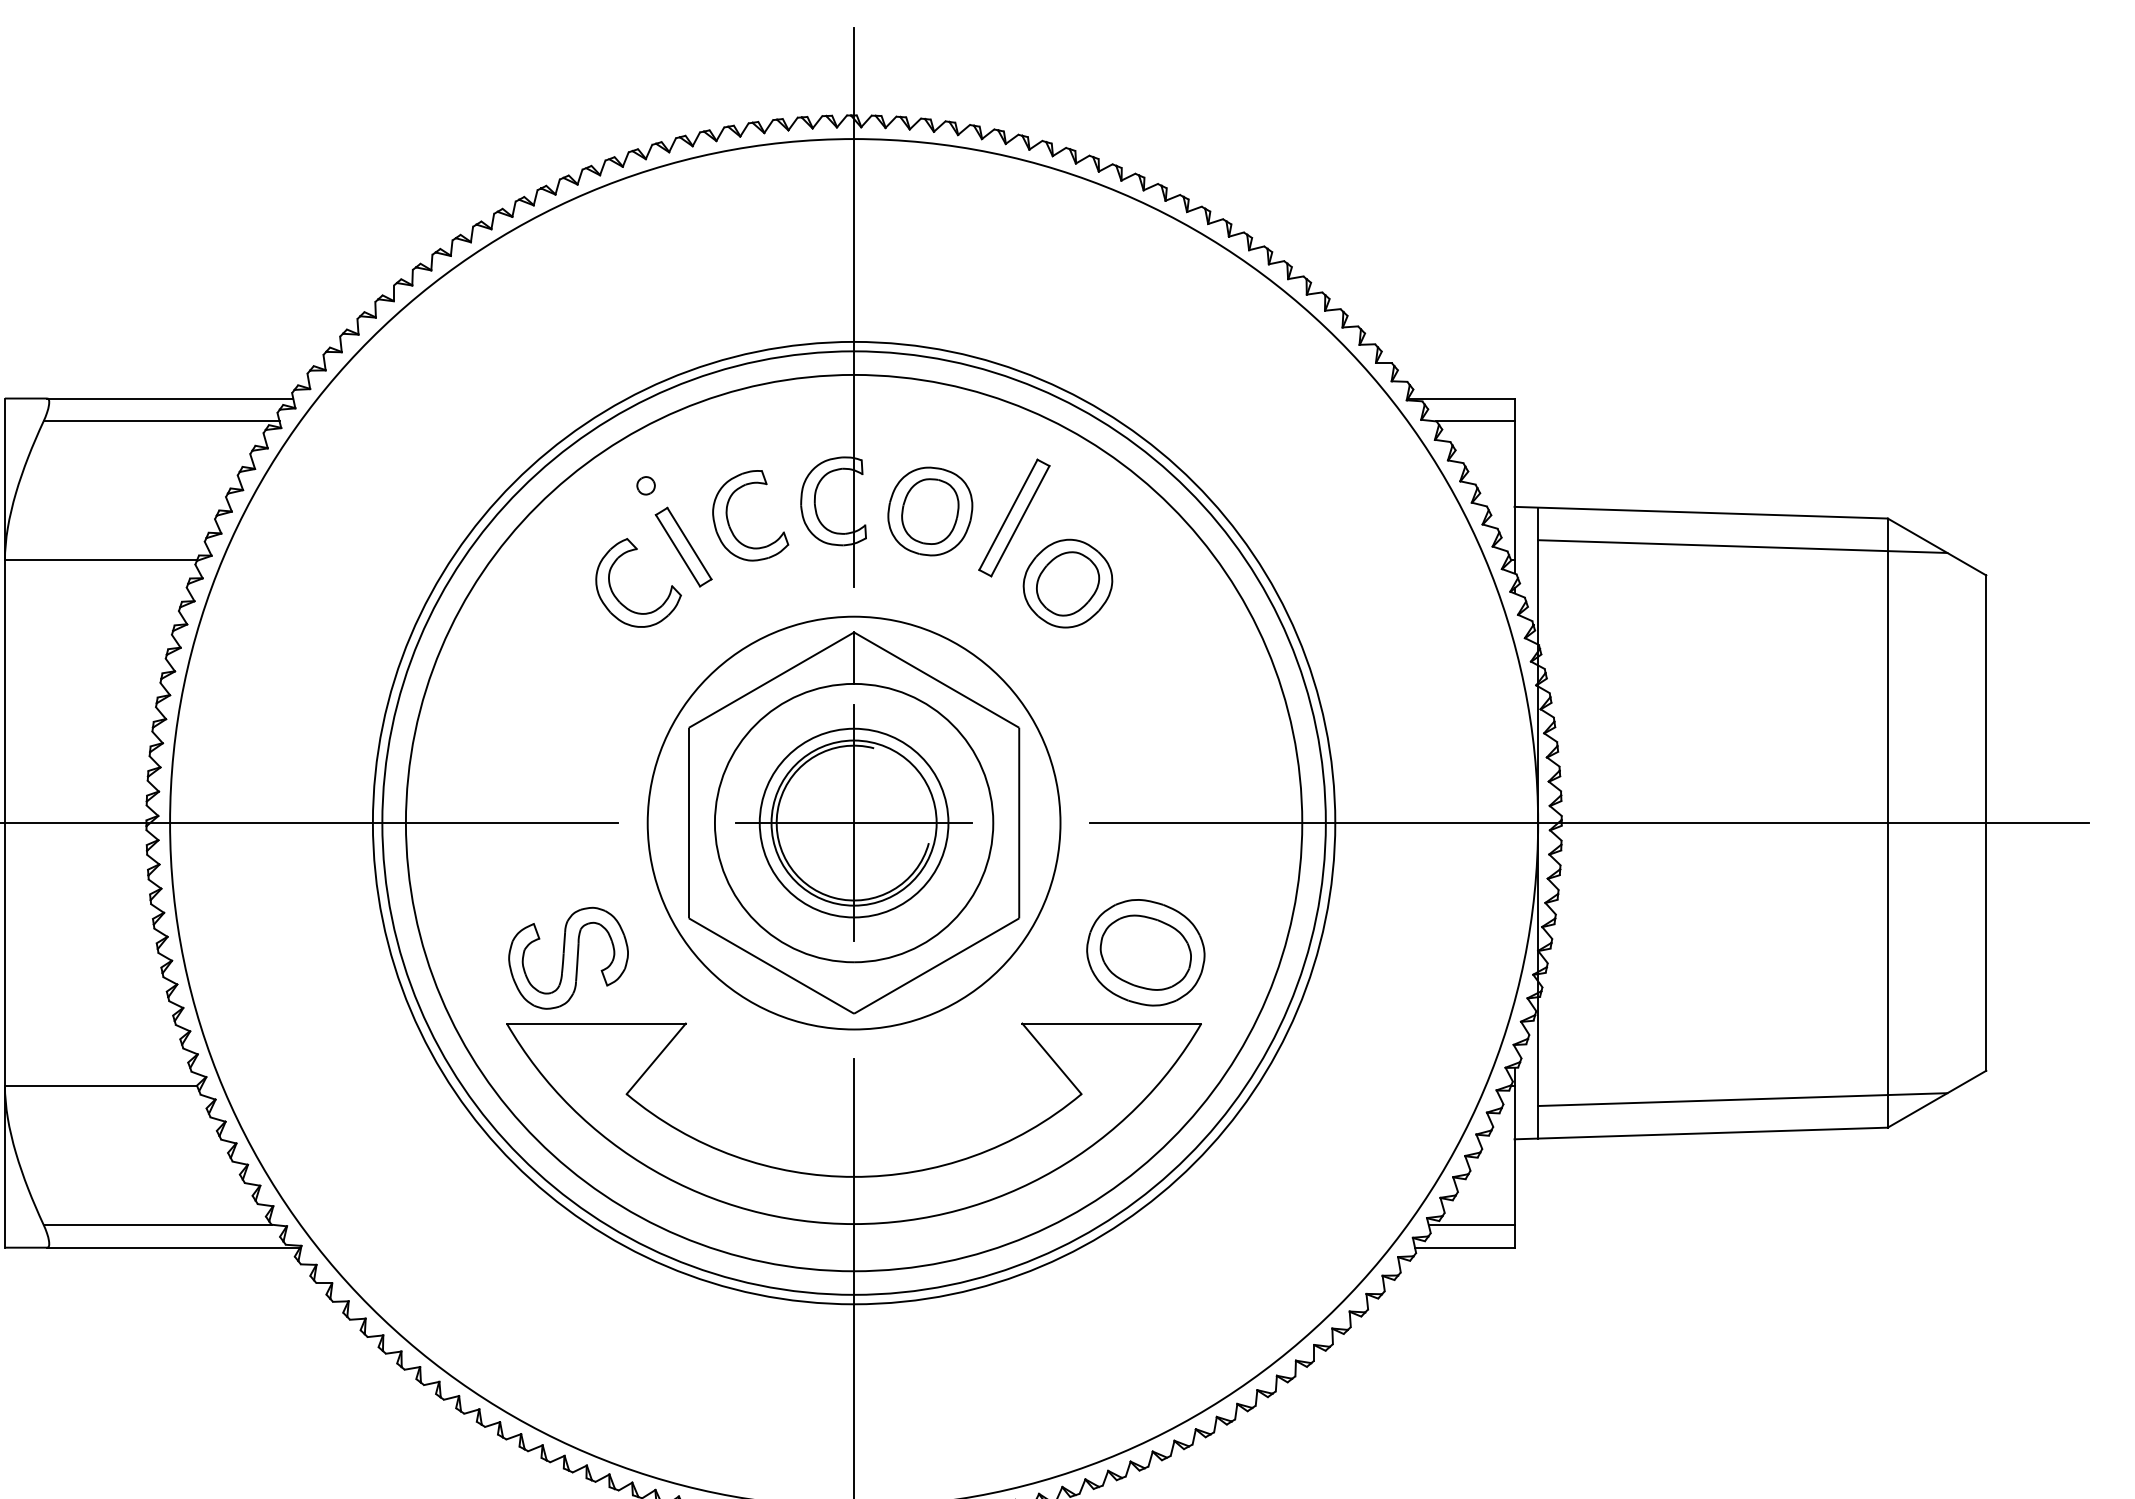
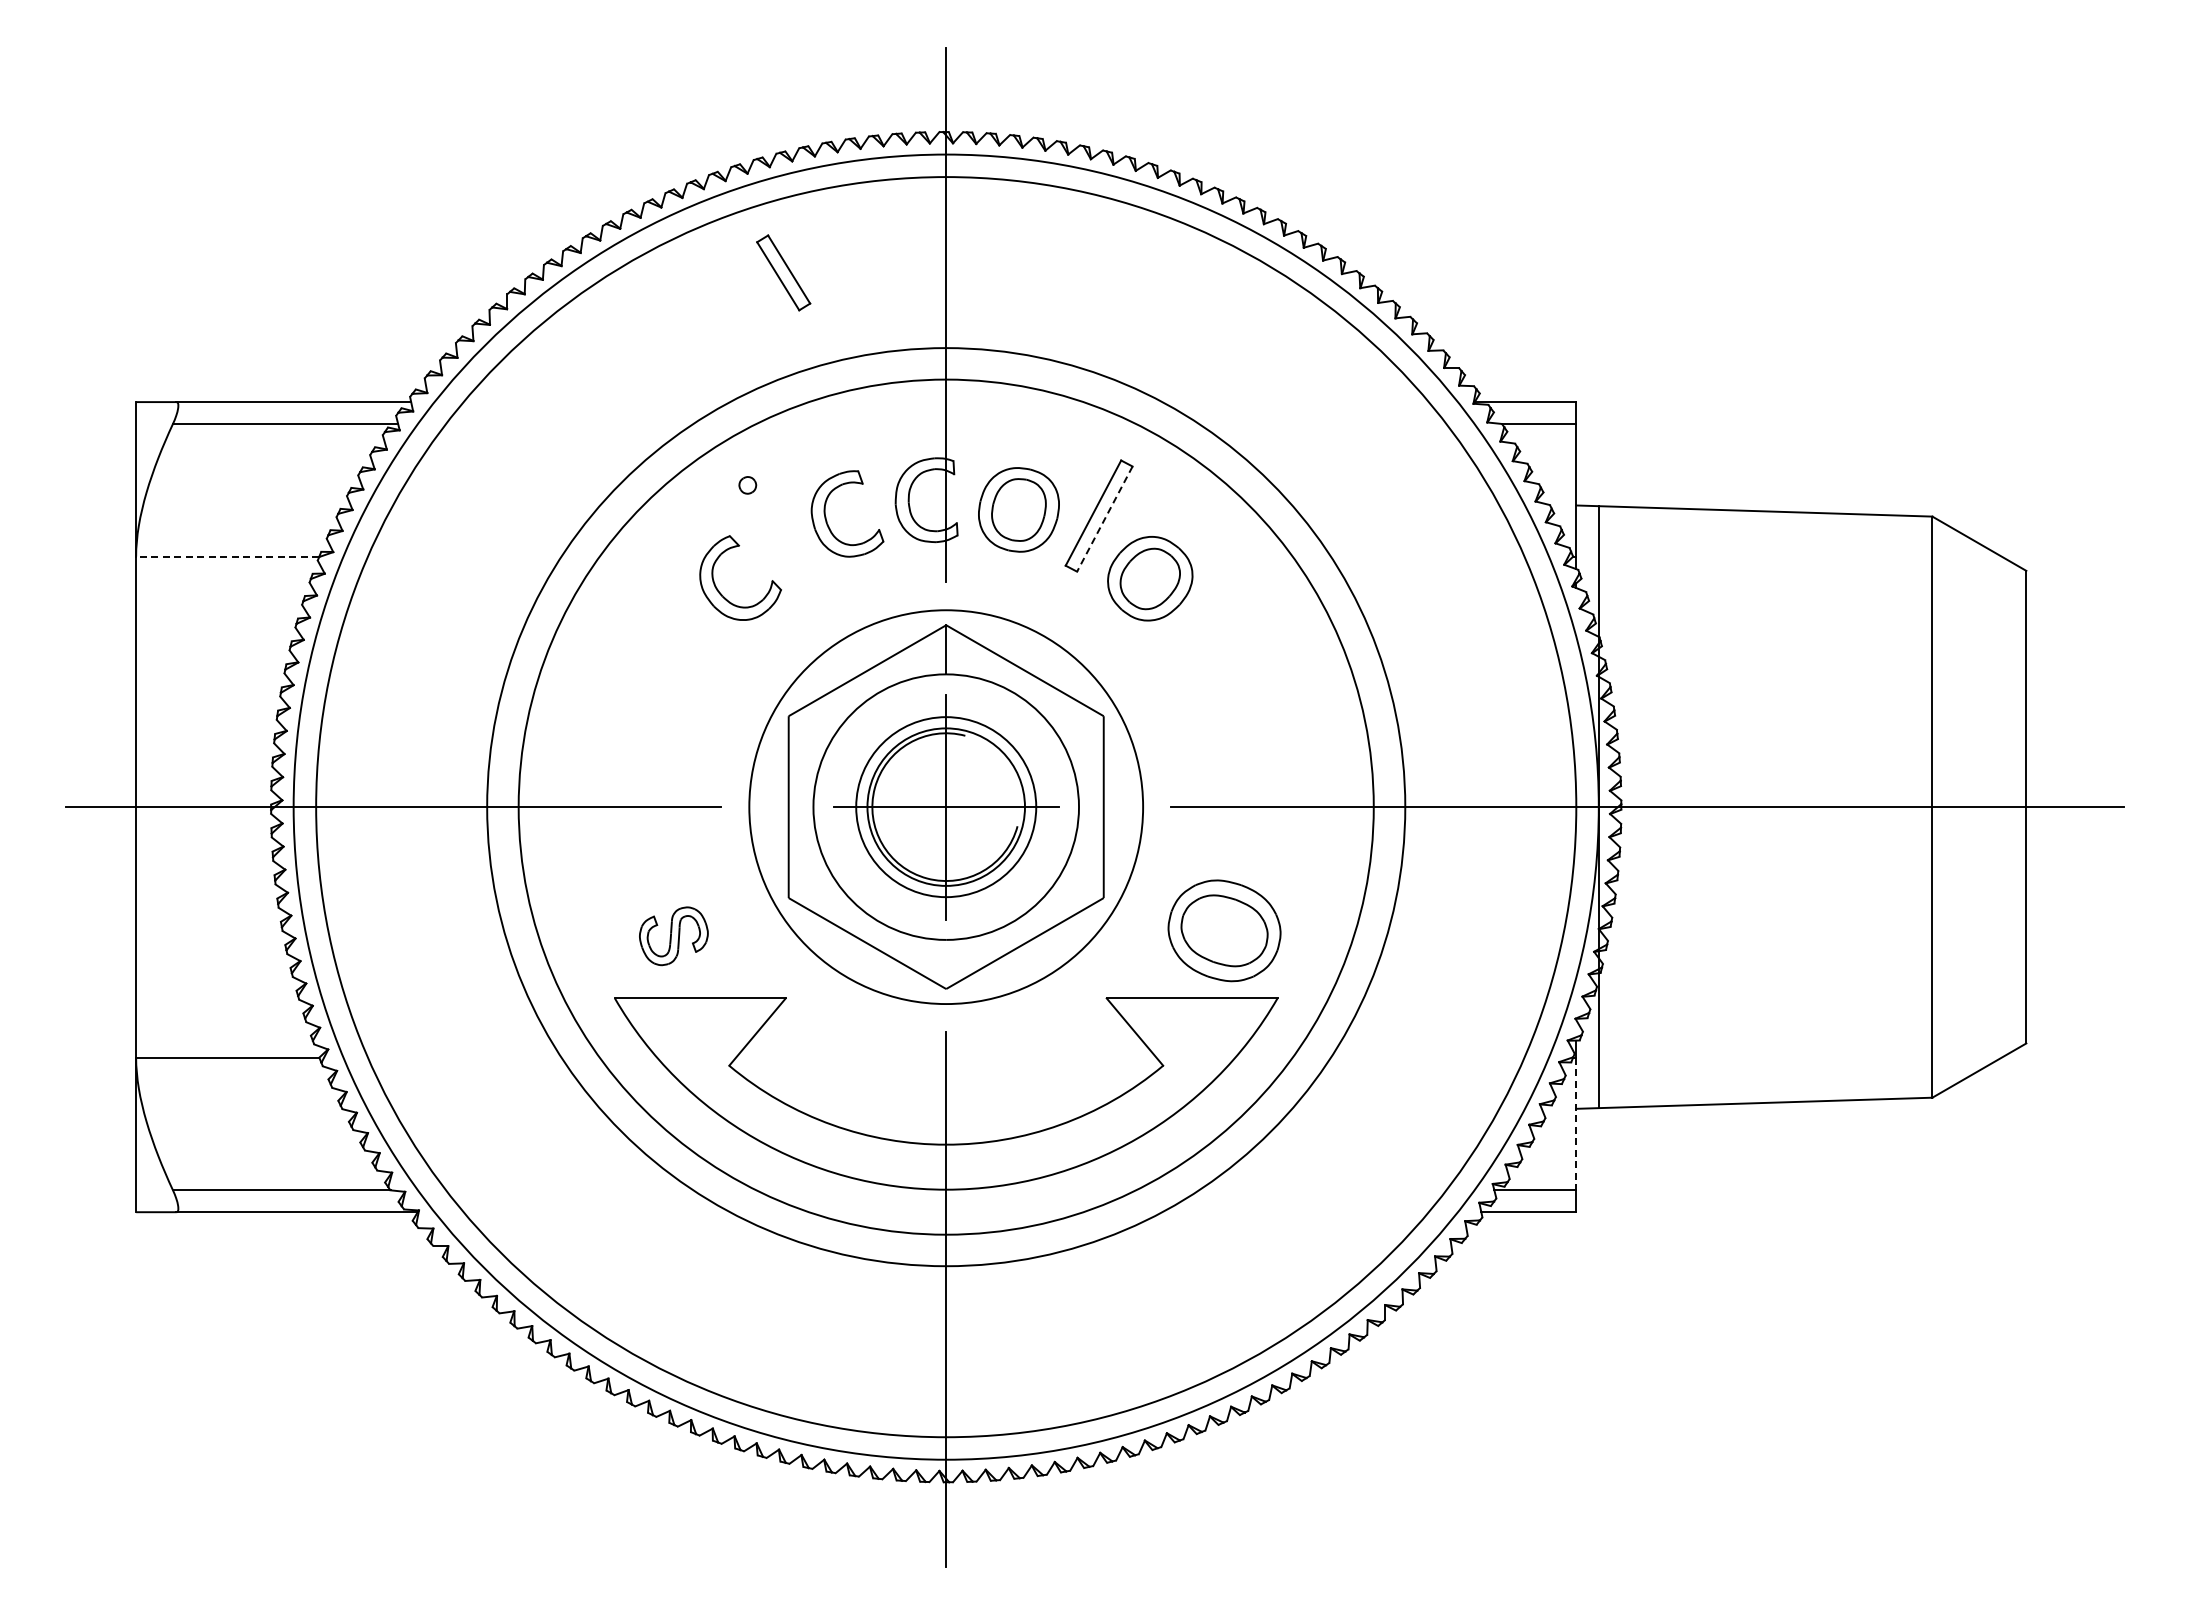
line: (1020, 521) -> (1104, 519), solid -> dashed
part: (683, 546) -> (783, 272), moved
line: (1742, 546) -> (1793, 543), removed
line: (100, 560) -> (227, 556), solid -> dashed
circle: (854, 823) -> (946, 807), size x1.4
part: (568, 958) -> (673, 936), size x0.6
line: (1742, 1099) -> (1793, 1070), removed
line: (1514, 1155) -> (1576, 1124), solid -> dashed

